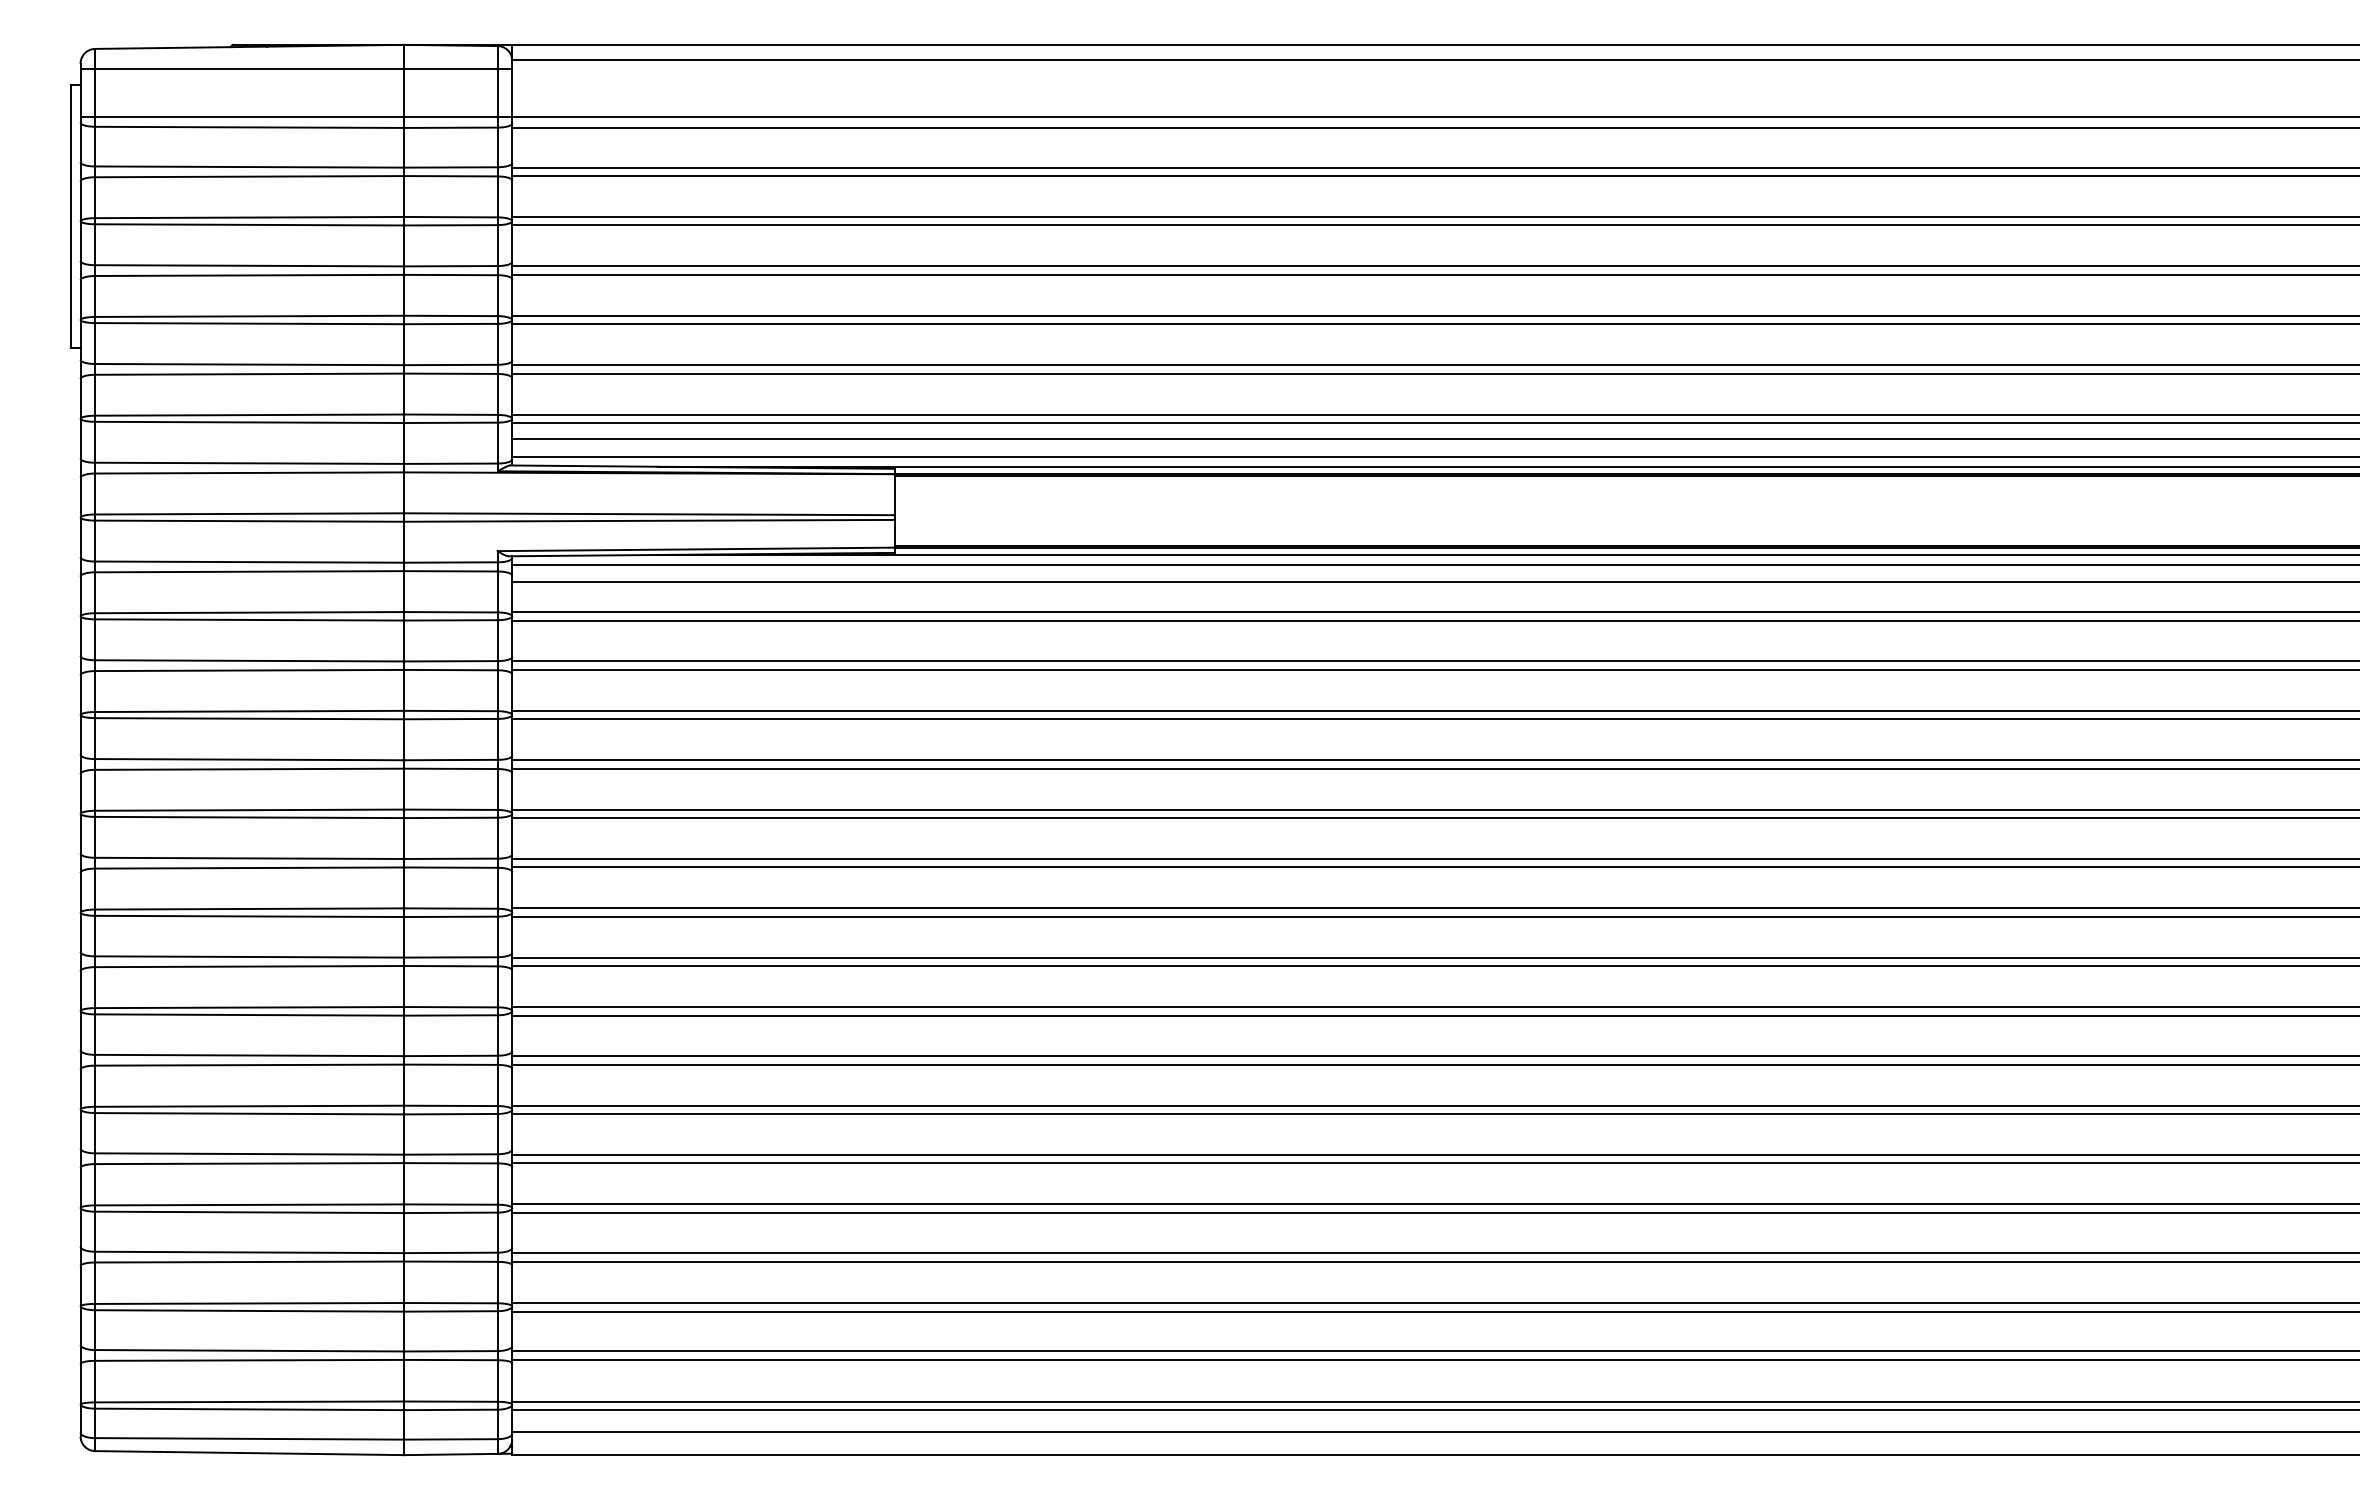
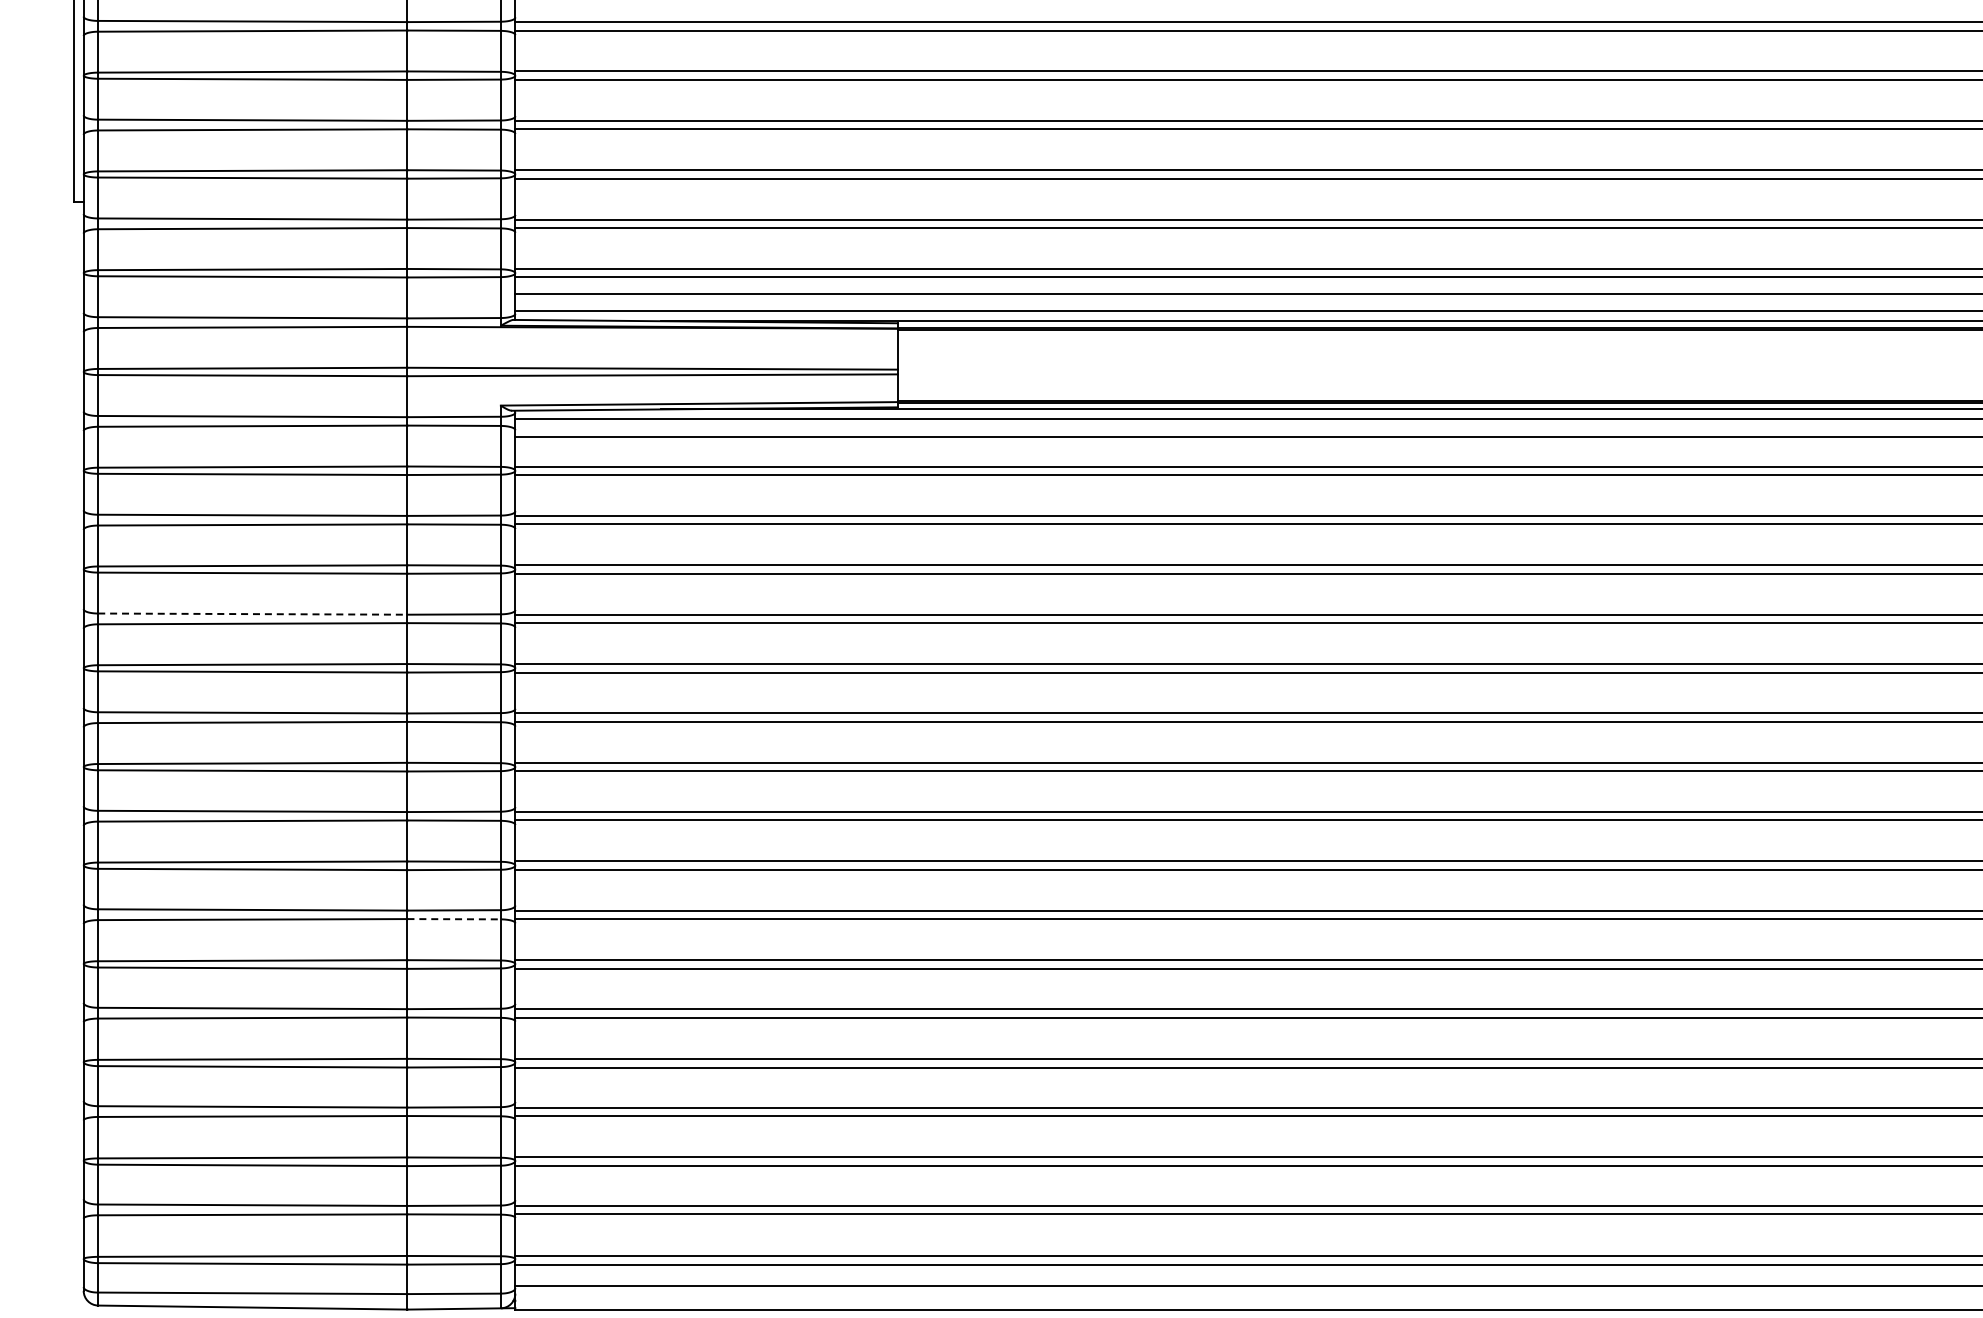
line: (249, 759) -> (252, 613), solid -> dashed
line: (451, 1064) -> (454, 918), solid -> dashed

